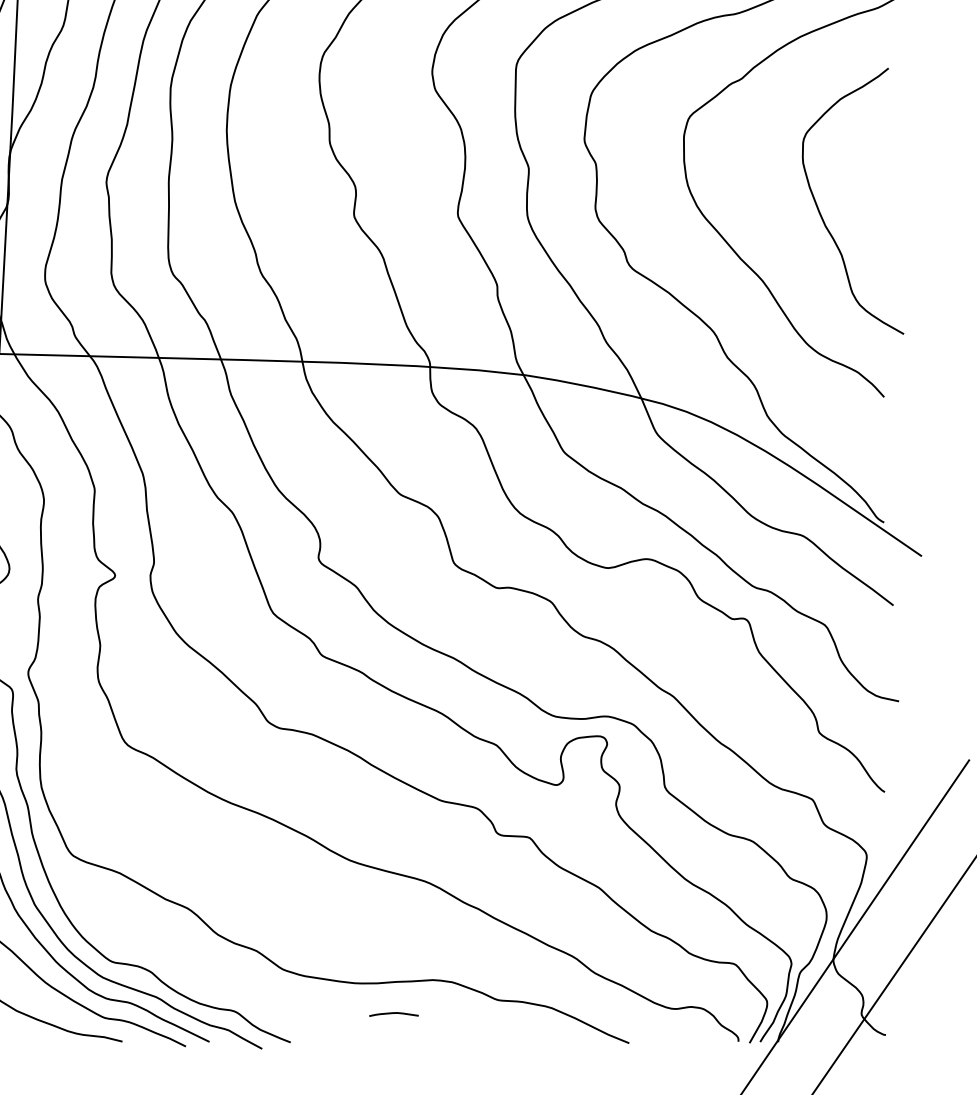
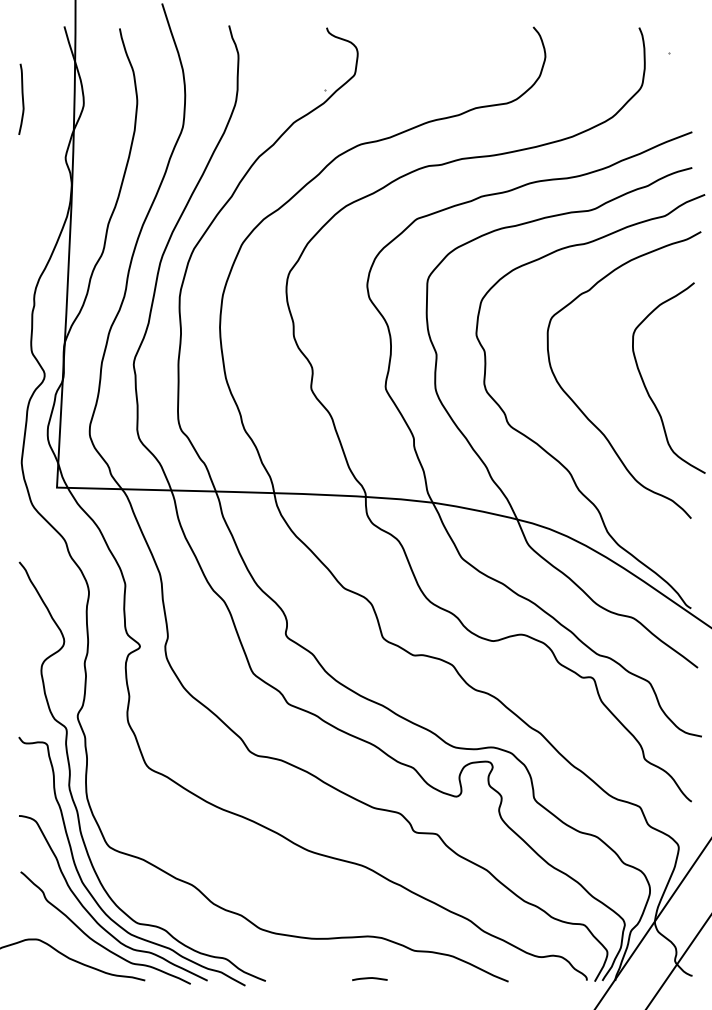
curve: (393, 1013) -> (369, 978), moved

